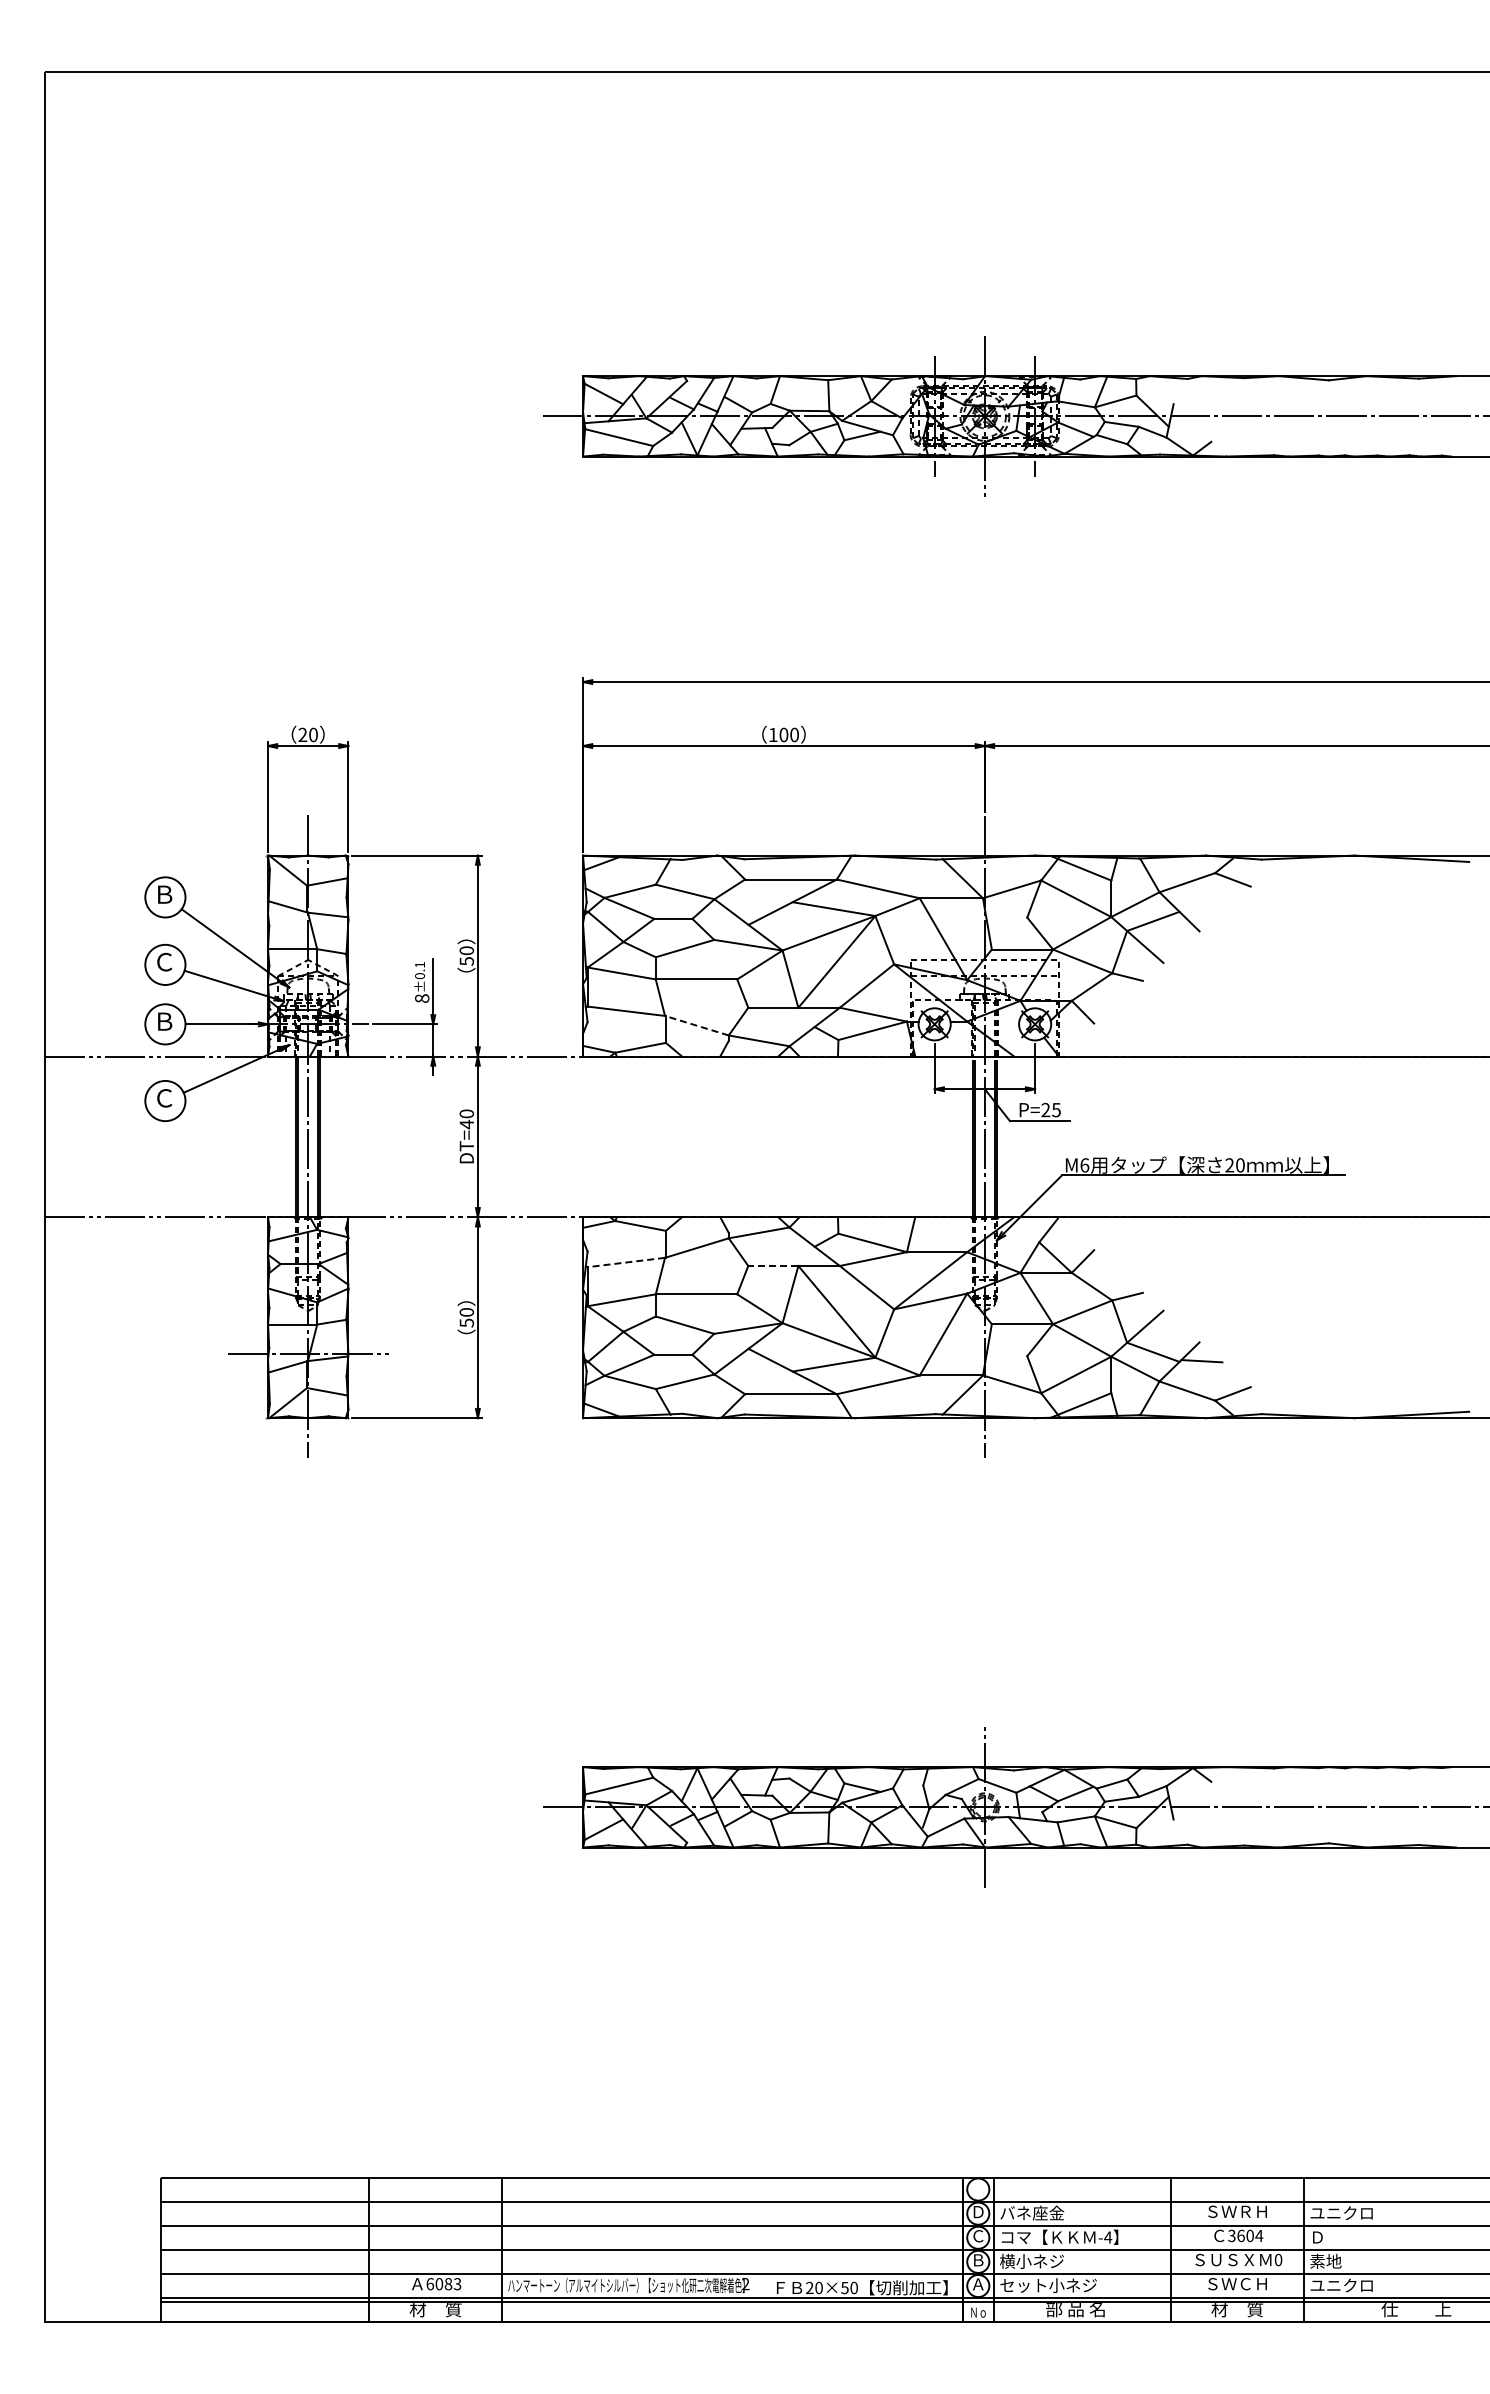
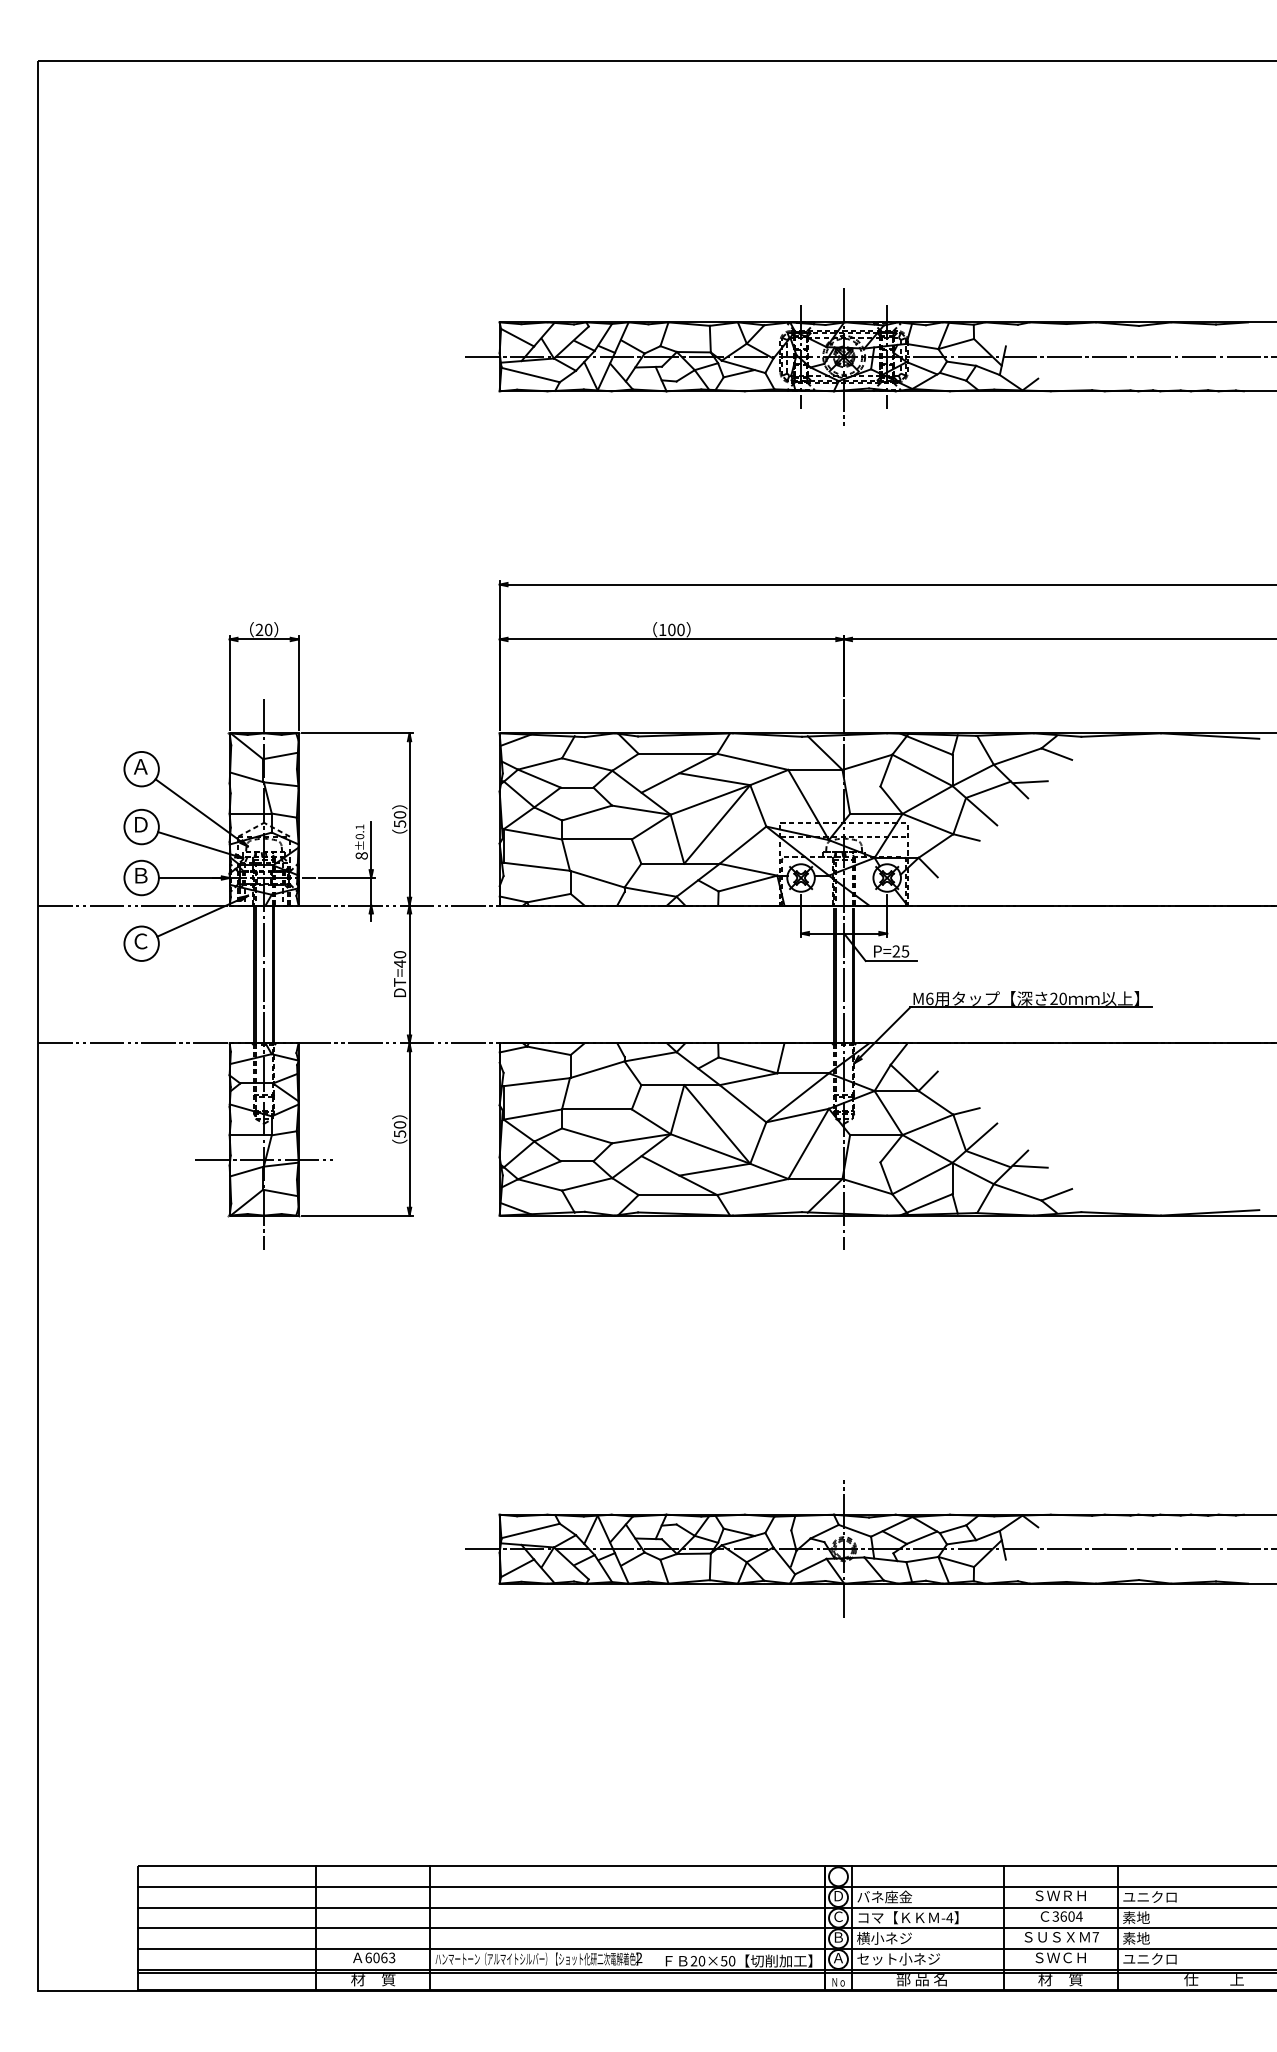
text: (164, 894) -> (140, 766), Ｂ -> Ａ
line: (1201, 912) -> (1029, 782), added
text: (164, 961) -> (140, 824), Ｃ -> Ｄ
line: (696, 1025) -> (596, 878), dashed -> solid
line: (626, 1262) -> (536, 1082), dashed -> solid
line: (772, 1265) -> (662, 1084), dashed -> solid
text: (1325, 2236) -> (1136, 1917), Ｄ -> 素地
text: (1278, 2259) -> (1095, 1936), 0 -> 7
text: (448, 2284) -> (384, 1958), 6083 -> 6063

